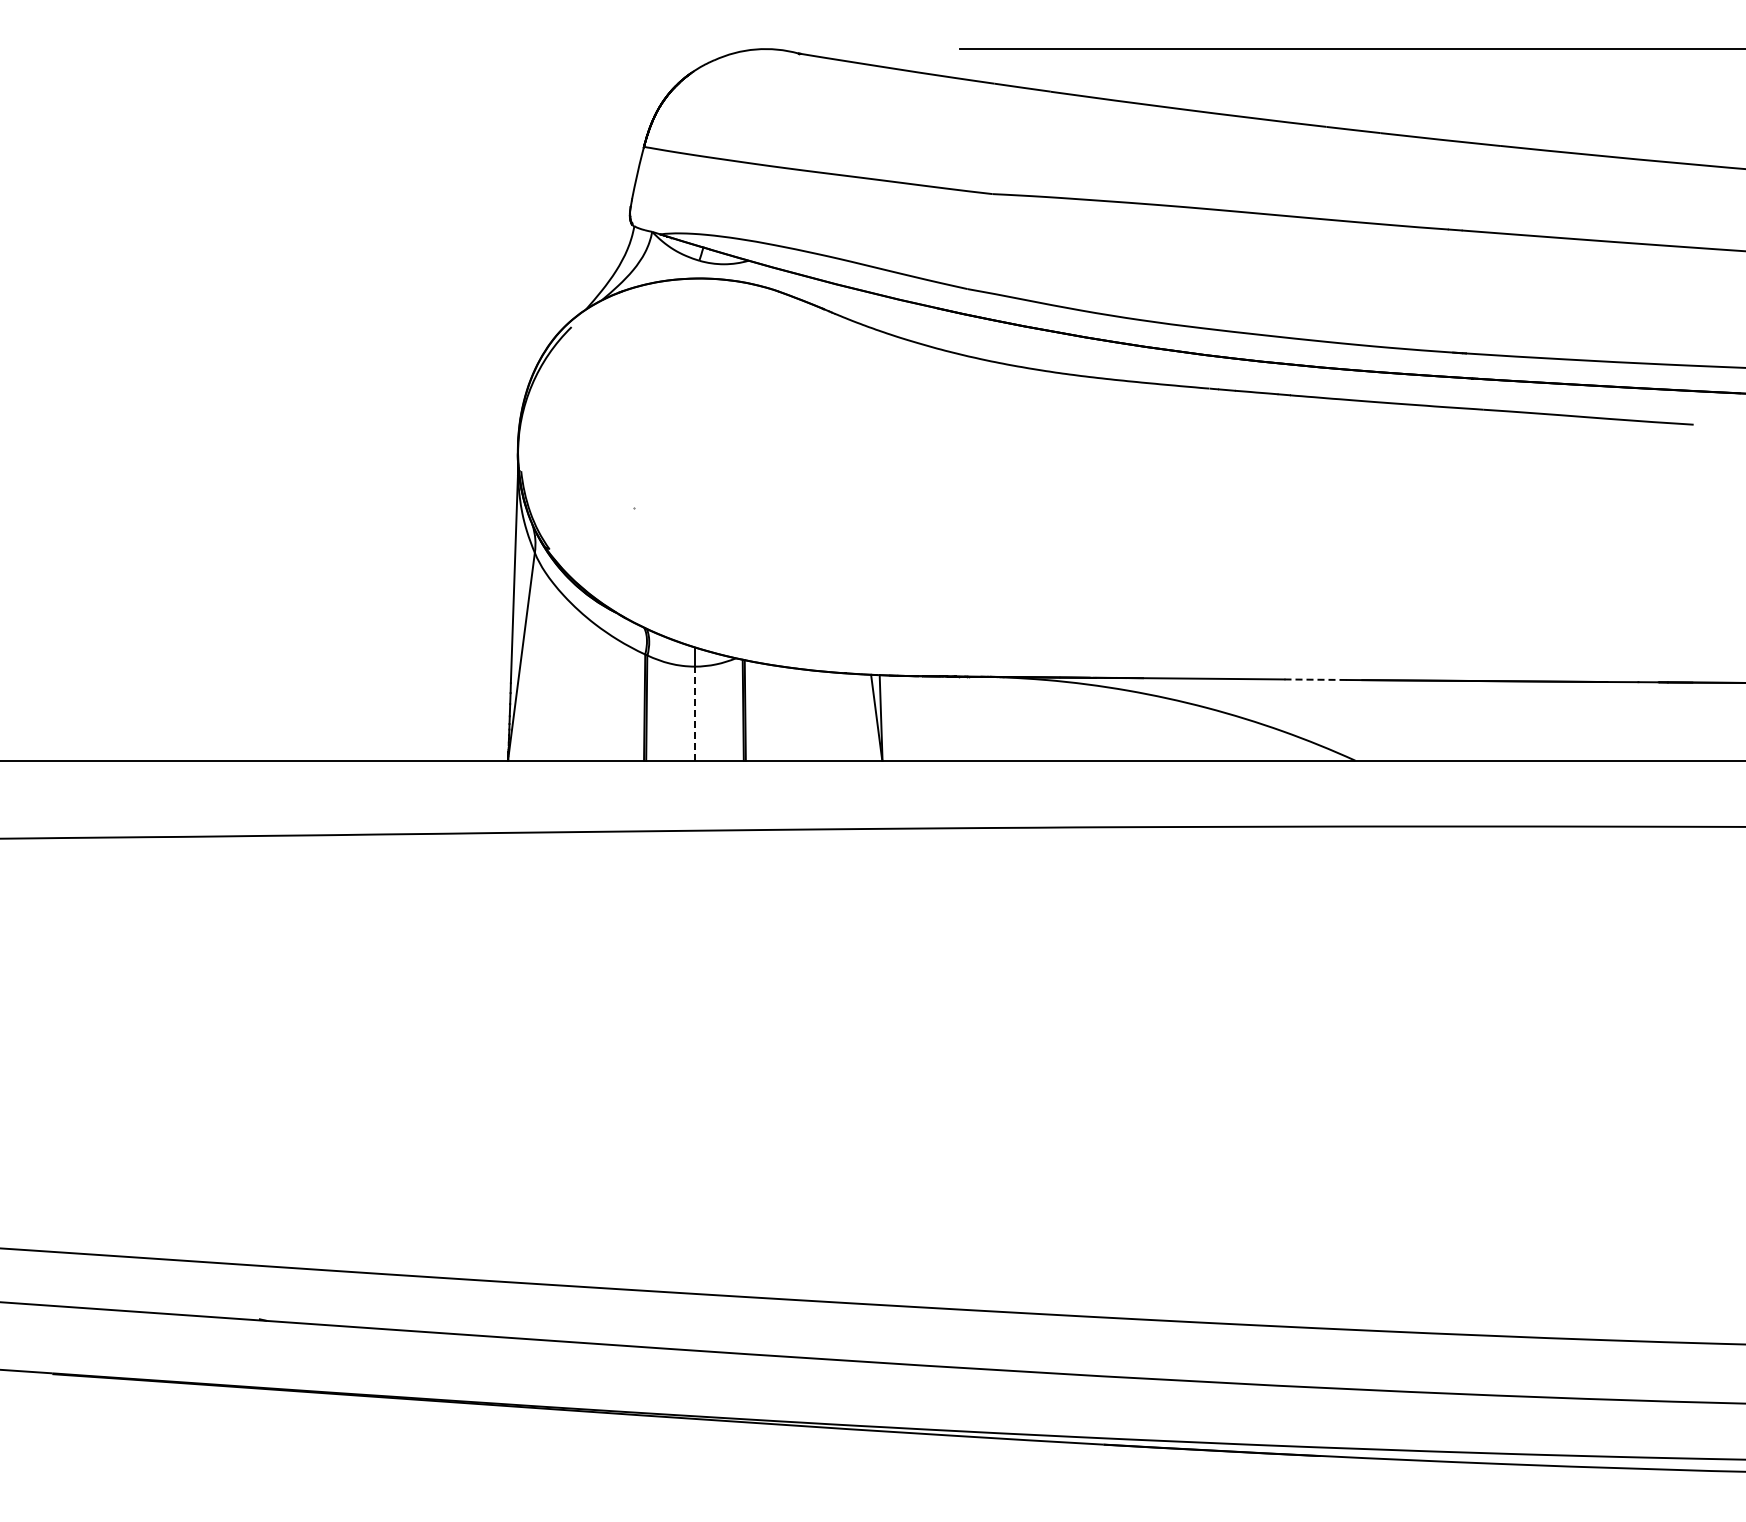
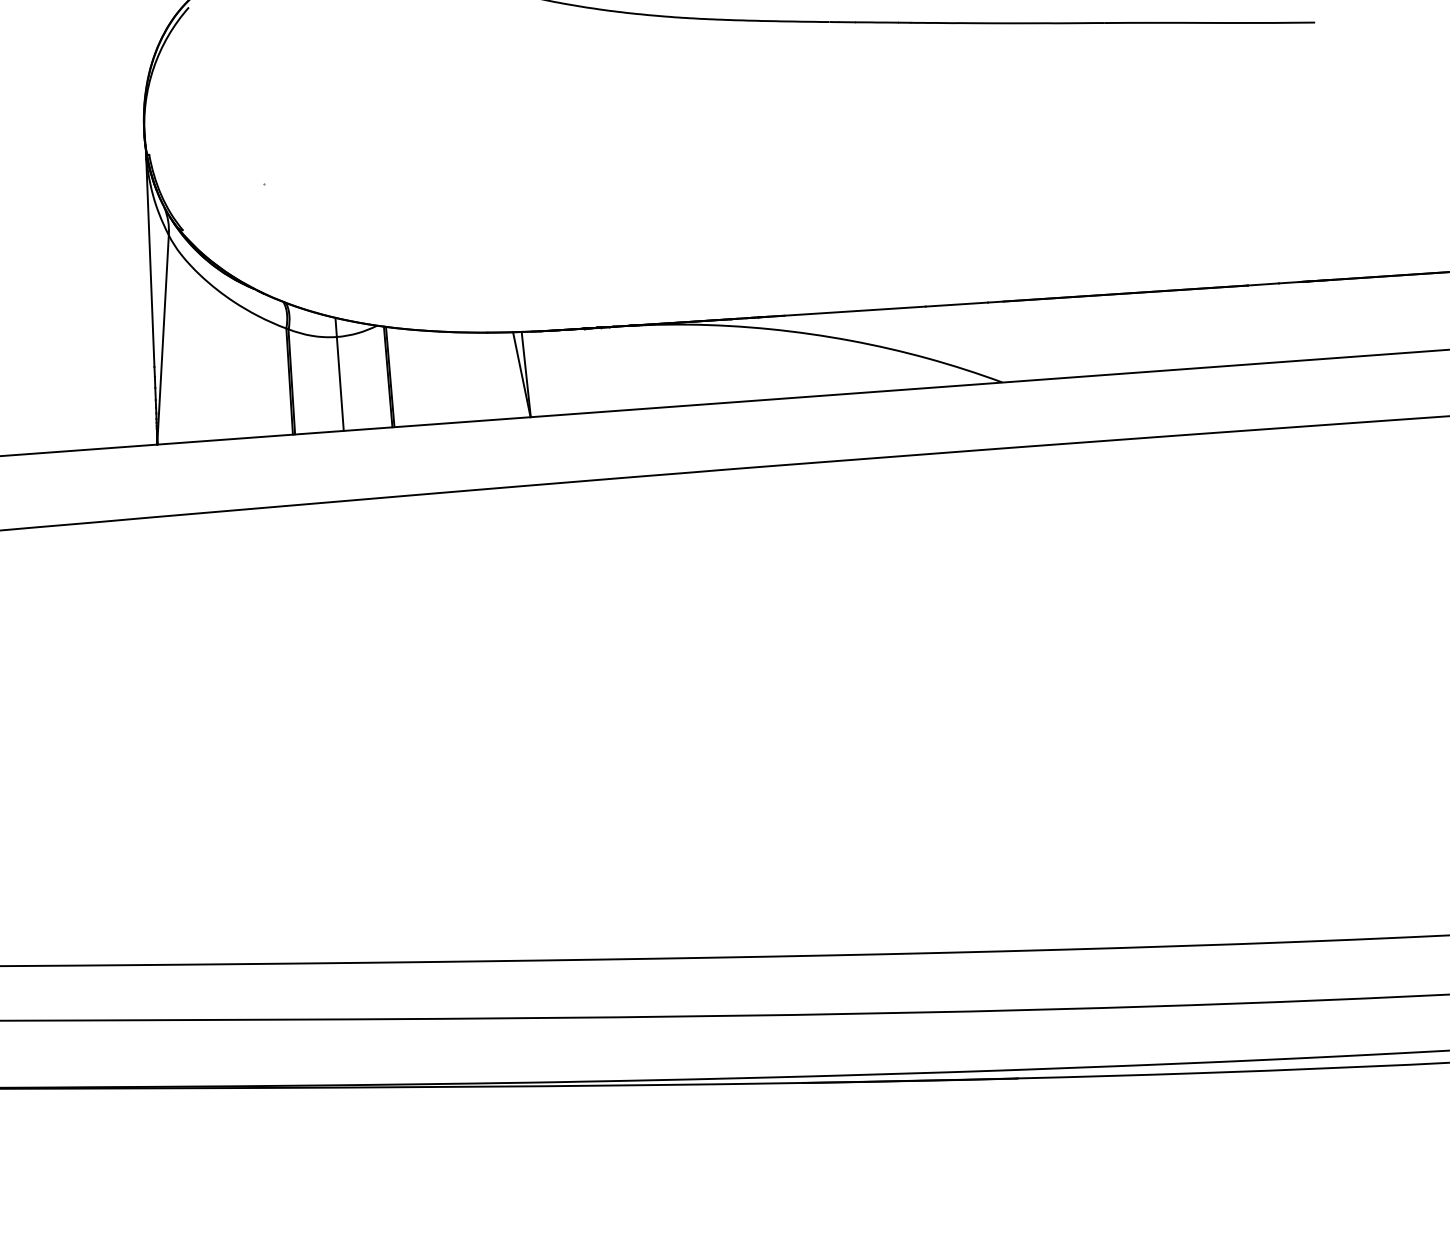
line: (1316, 679) -> (957, 304), dashed -> solid
line: (695, 713) -> (340, 383), dashed -> solid

